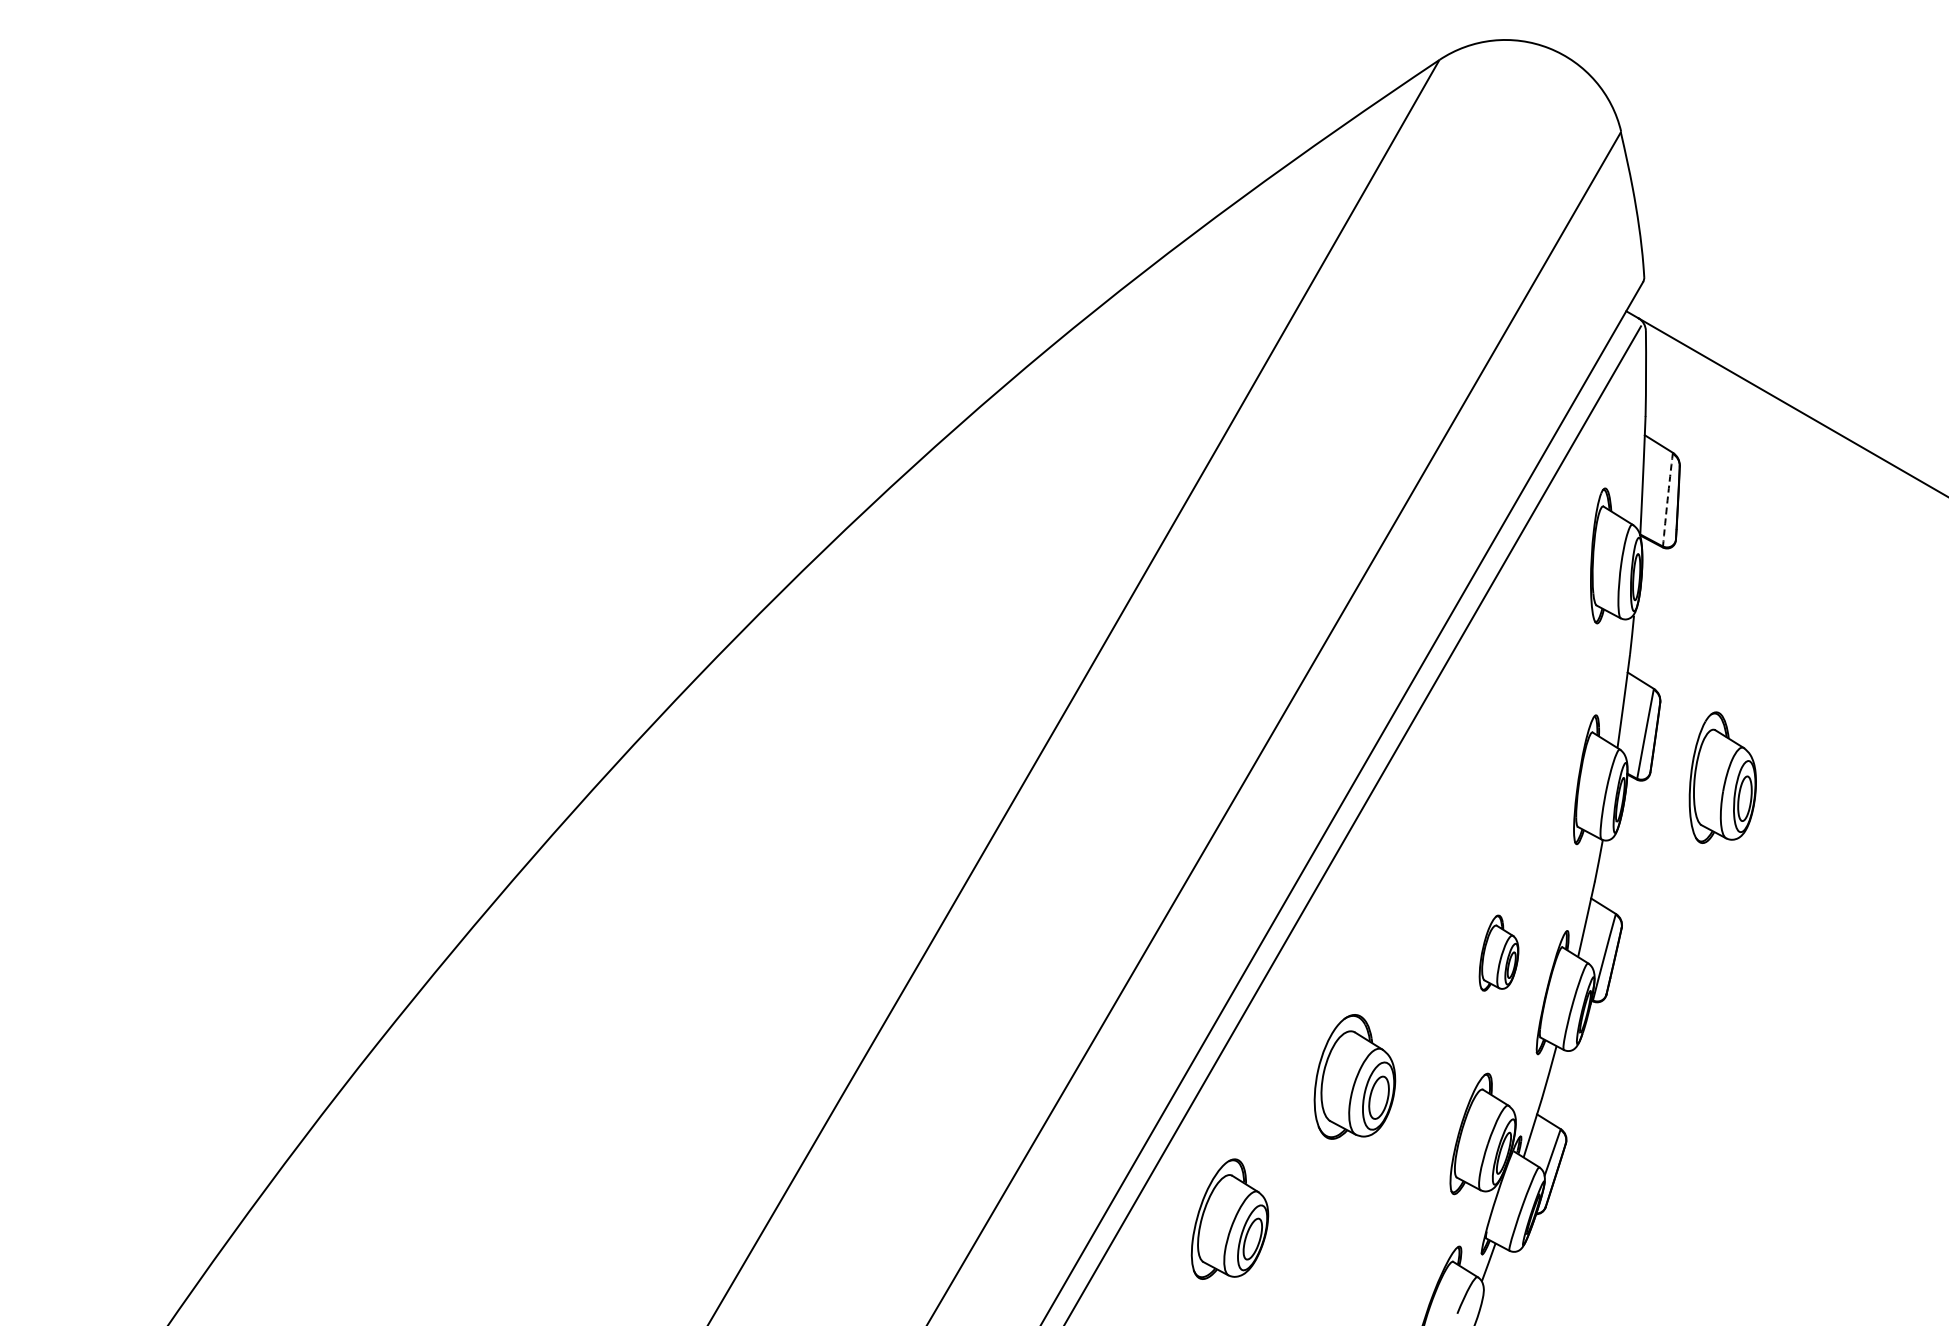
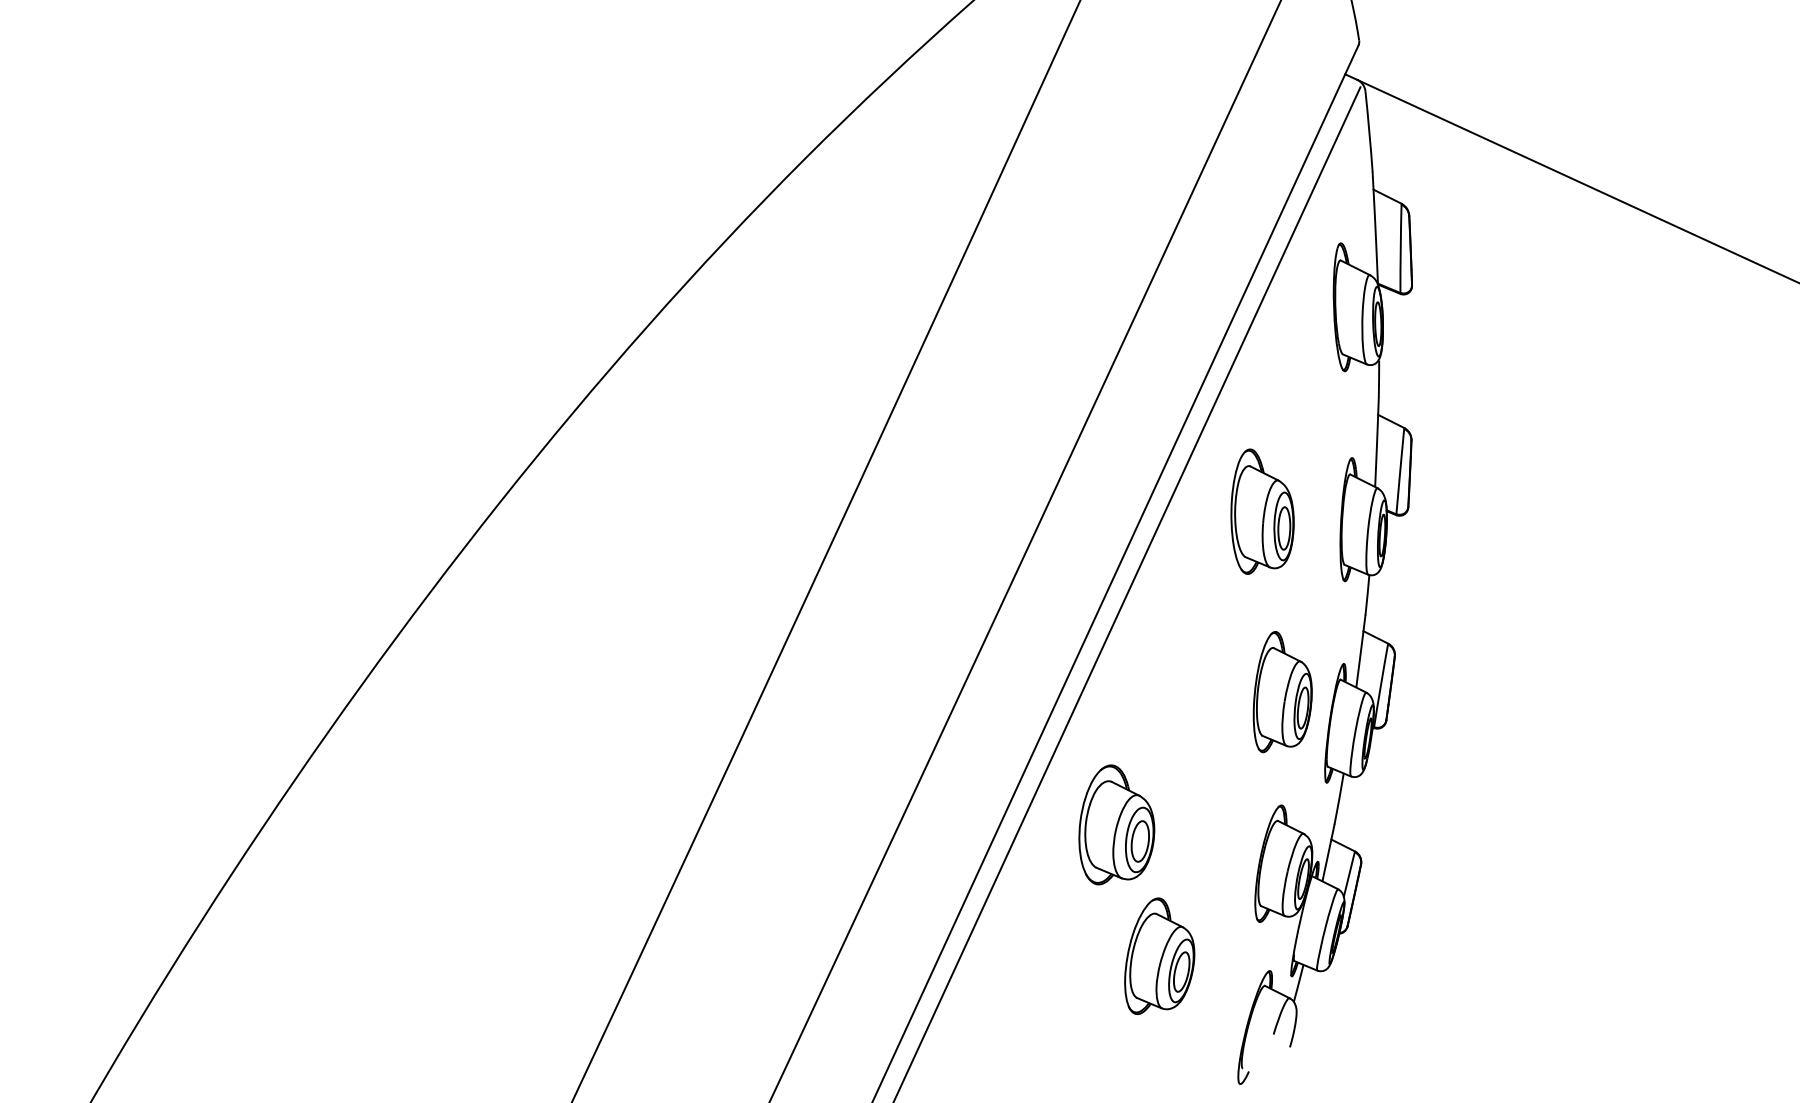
arc: (1667, 500) -> (1400, 249), dashed -> solid
part: (1722, 777) -> (1261, 510), moved
part: (1498, 952) -> (1280, 690), size x1.67
part: (1354, 1076) -> (1115, 823), moved
part: (1229, 1218) -> (1157, 954), moved

